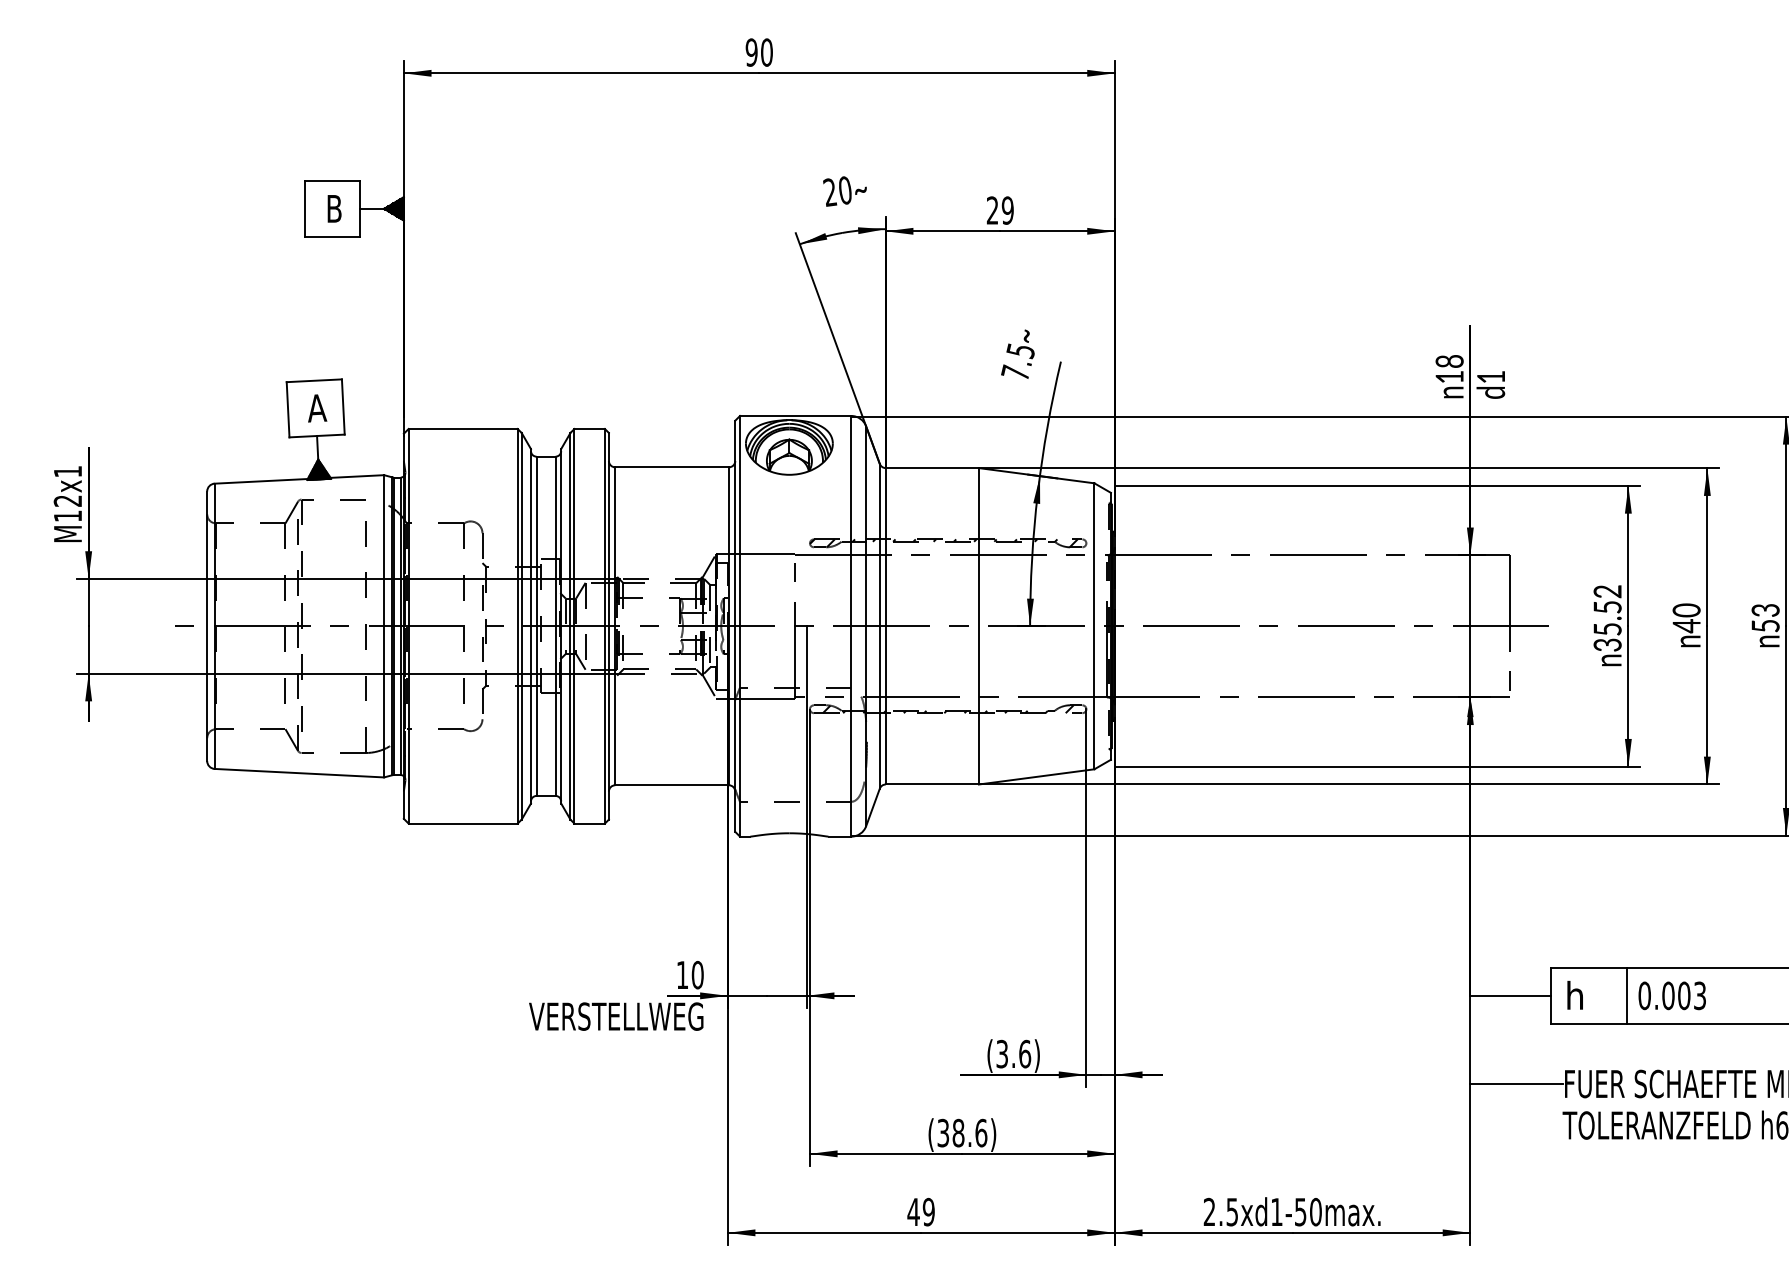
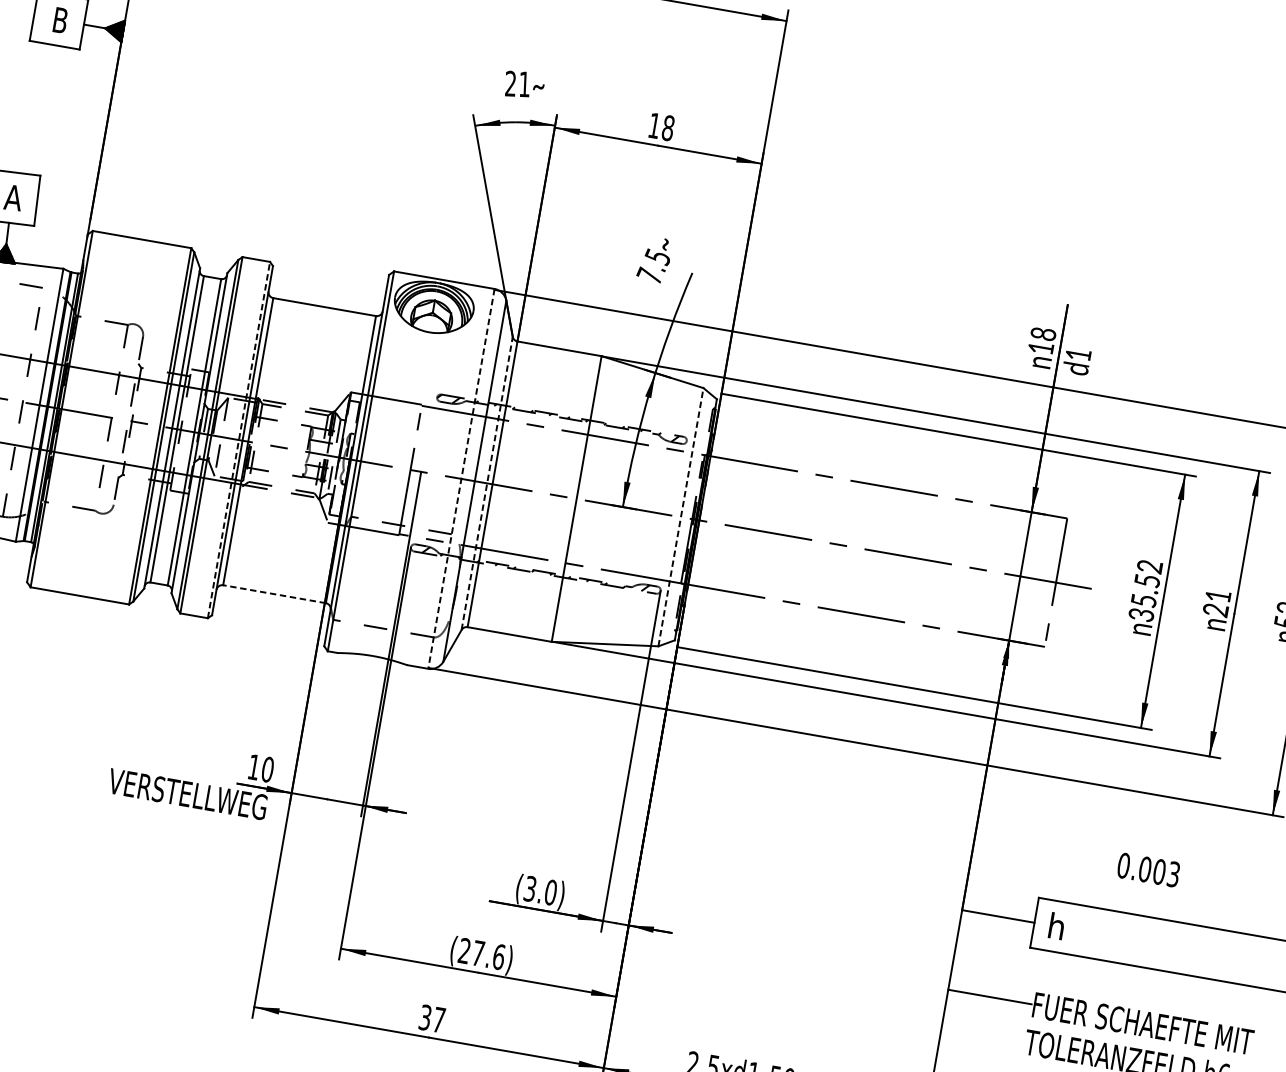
text: (845, 190) -> (524, 84), 20 -> 21
text: (999, 210) -> (660, 126), 29 -> 18
text: (1686, 618) -> (1216, 603), 40 -> 21
line: (604, 625) -> (238, 439), solid -> dashed
line: (879, 625) -> (487, 482), solid -> dashed
line: (851, 626) -> (461, 479), solid -> dashed
line: (1094, 626) -> (680, 517), solid -> dashed
line: (672, 785) -> (274, 594), solid -> dashed
line: (1626, 995) -> (1103, 934), removed
text: (1671, 995) -> (1148, 869), moved
text: (1025, 1053) -> (551, 892), (3.6) -> (3.0)
text: (950, 1132) -> (471, 951), (38.6) -> (27.6)
text: (920, 1211) -> (431, 1018), 49 -> 37

